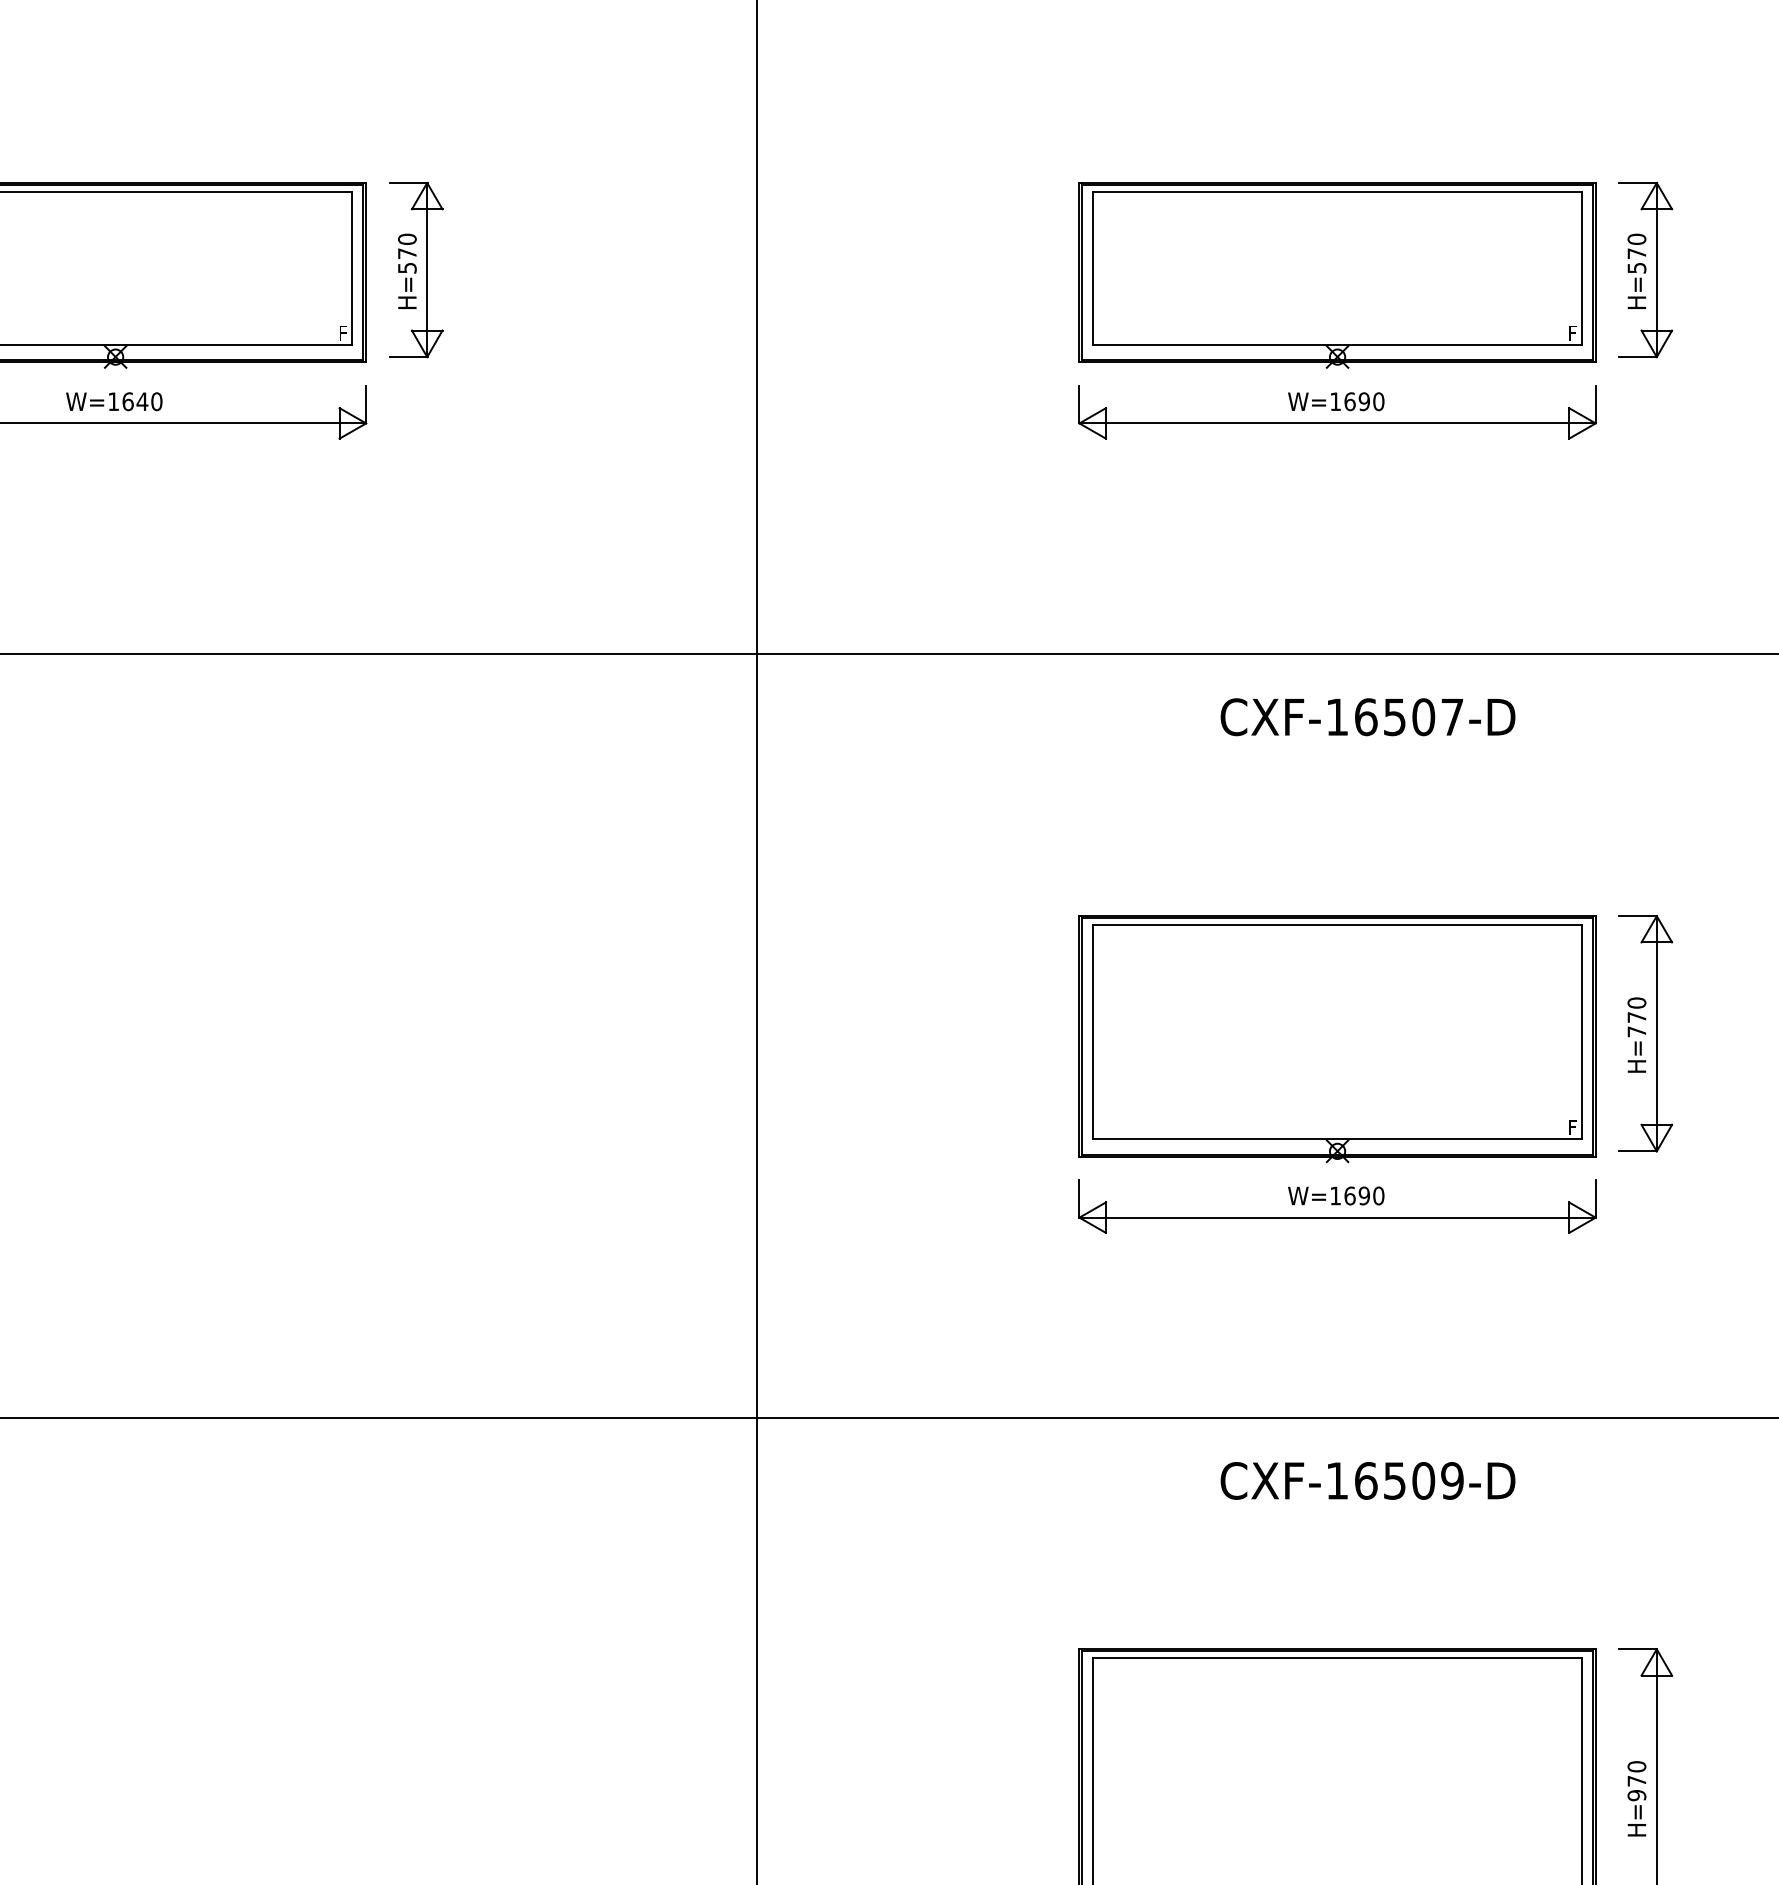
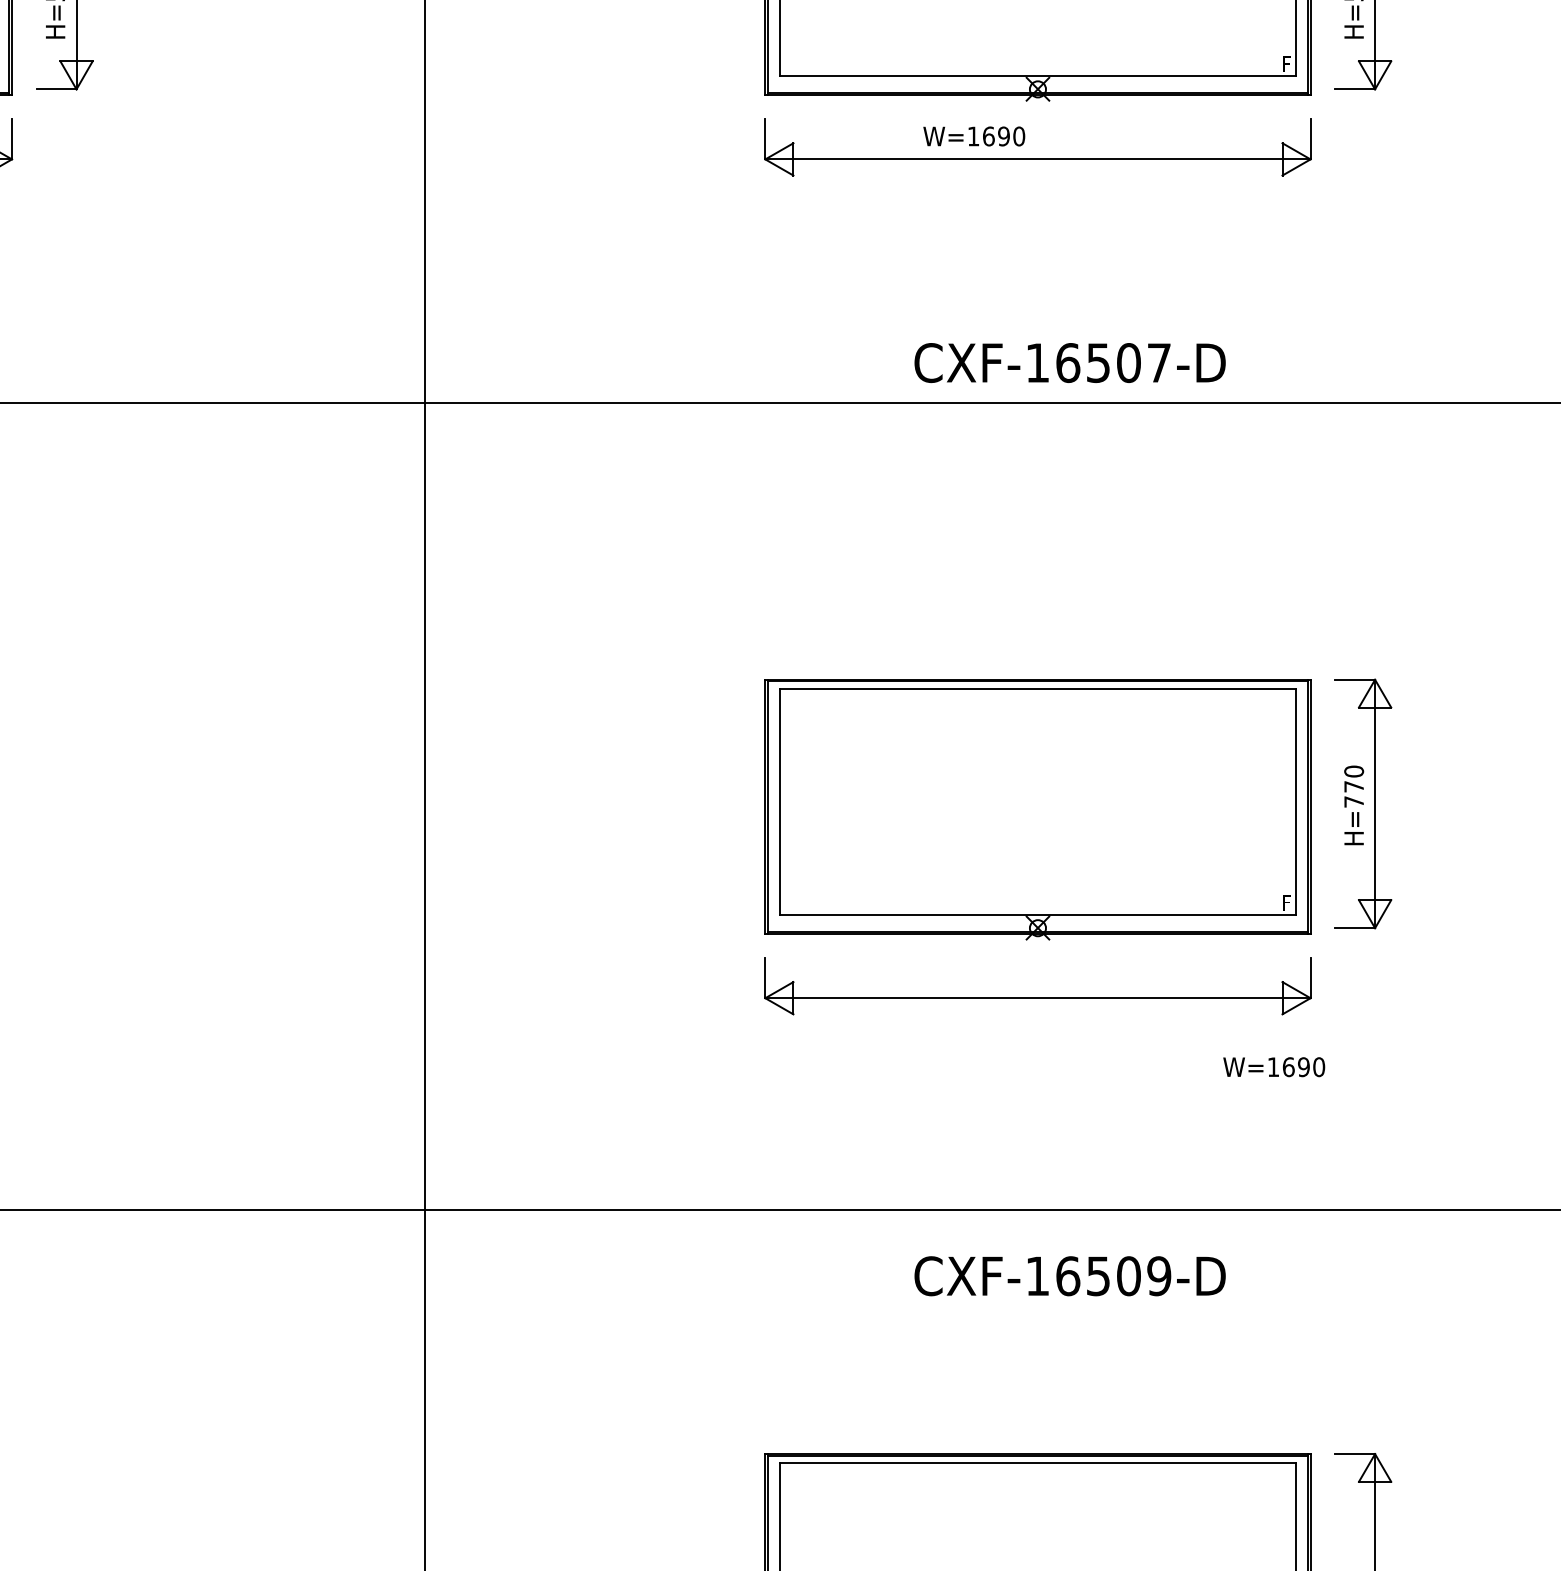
text: (1336, 401) -> (974, 136), moved
text: (1367, 717) -> (1069, 363), moved
text: (1336, 1195) -> (1274, 1066), moved

